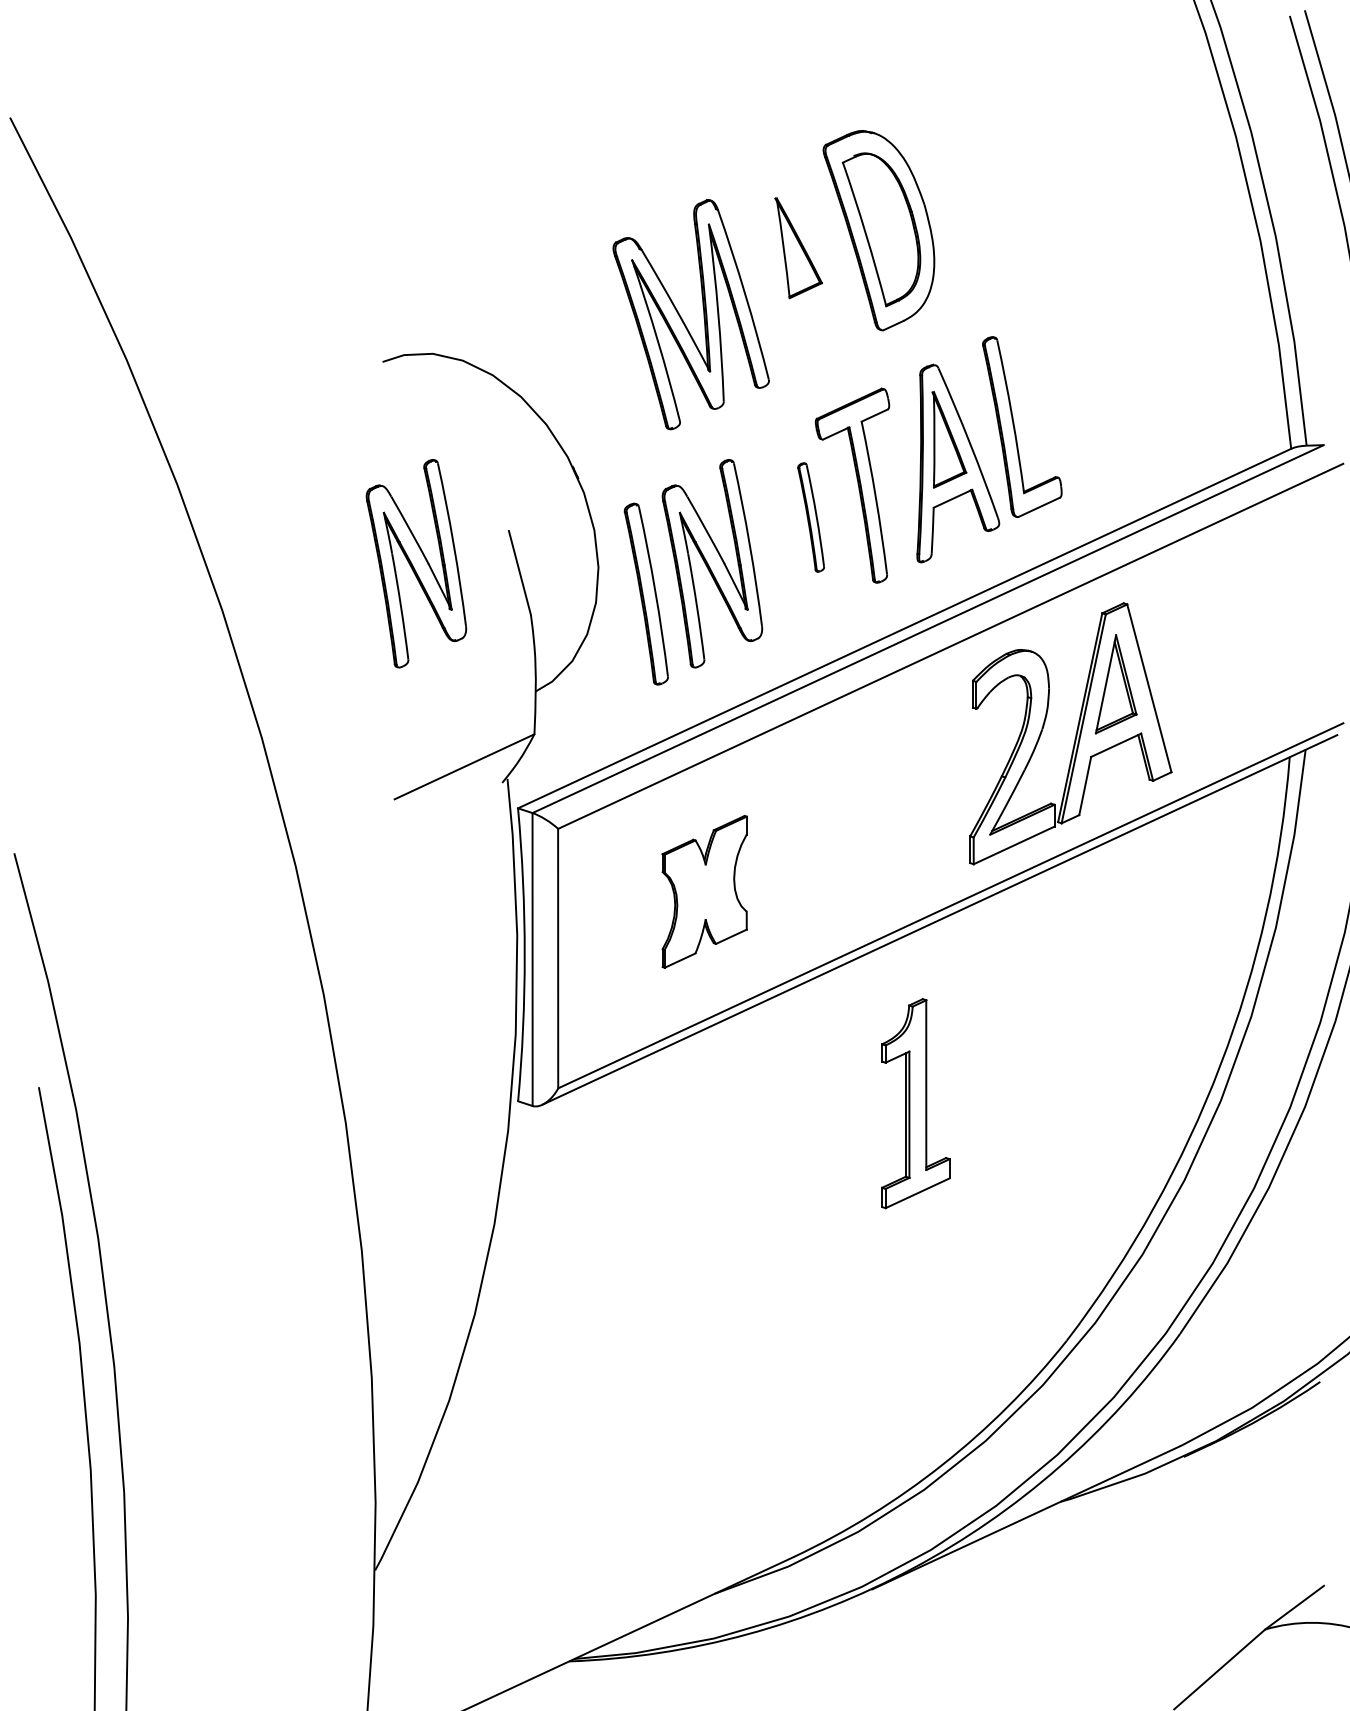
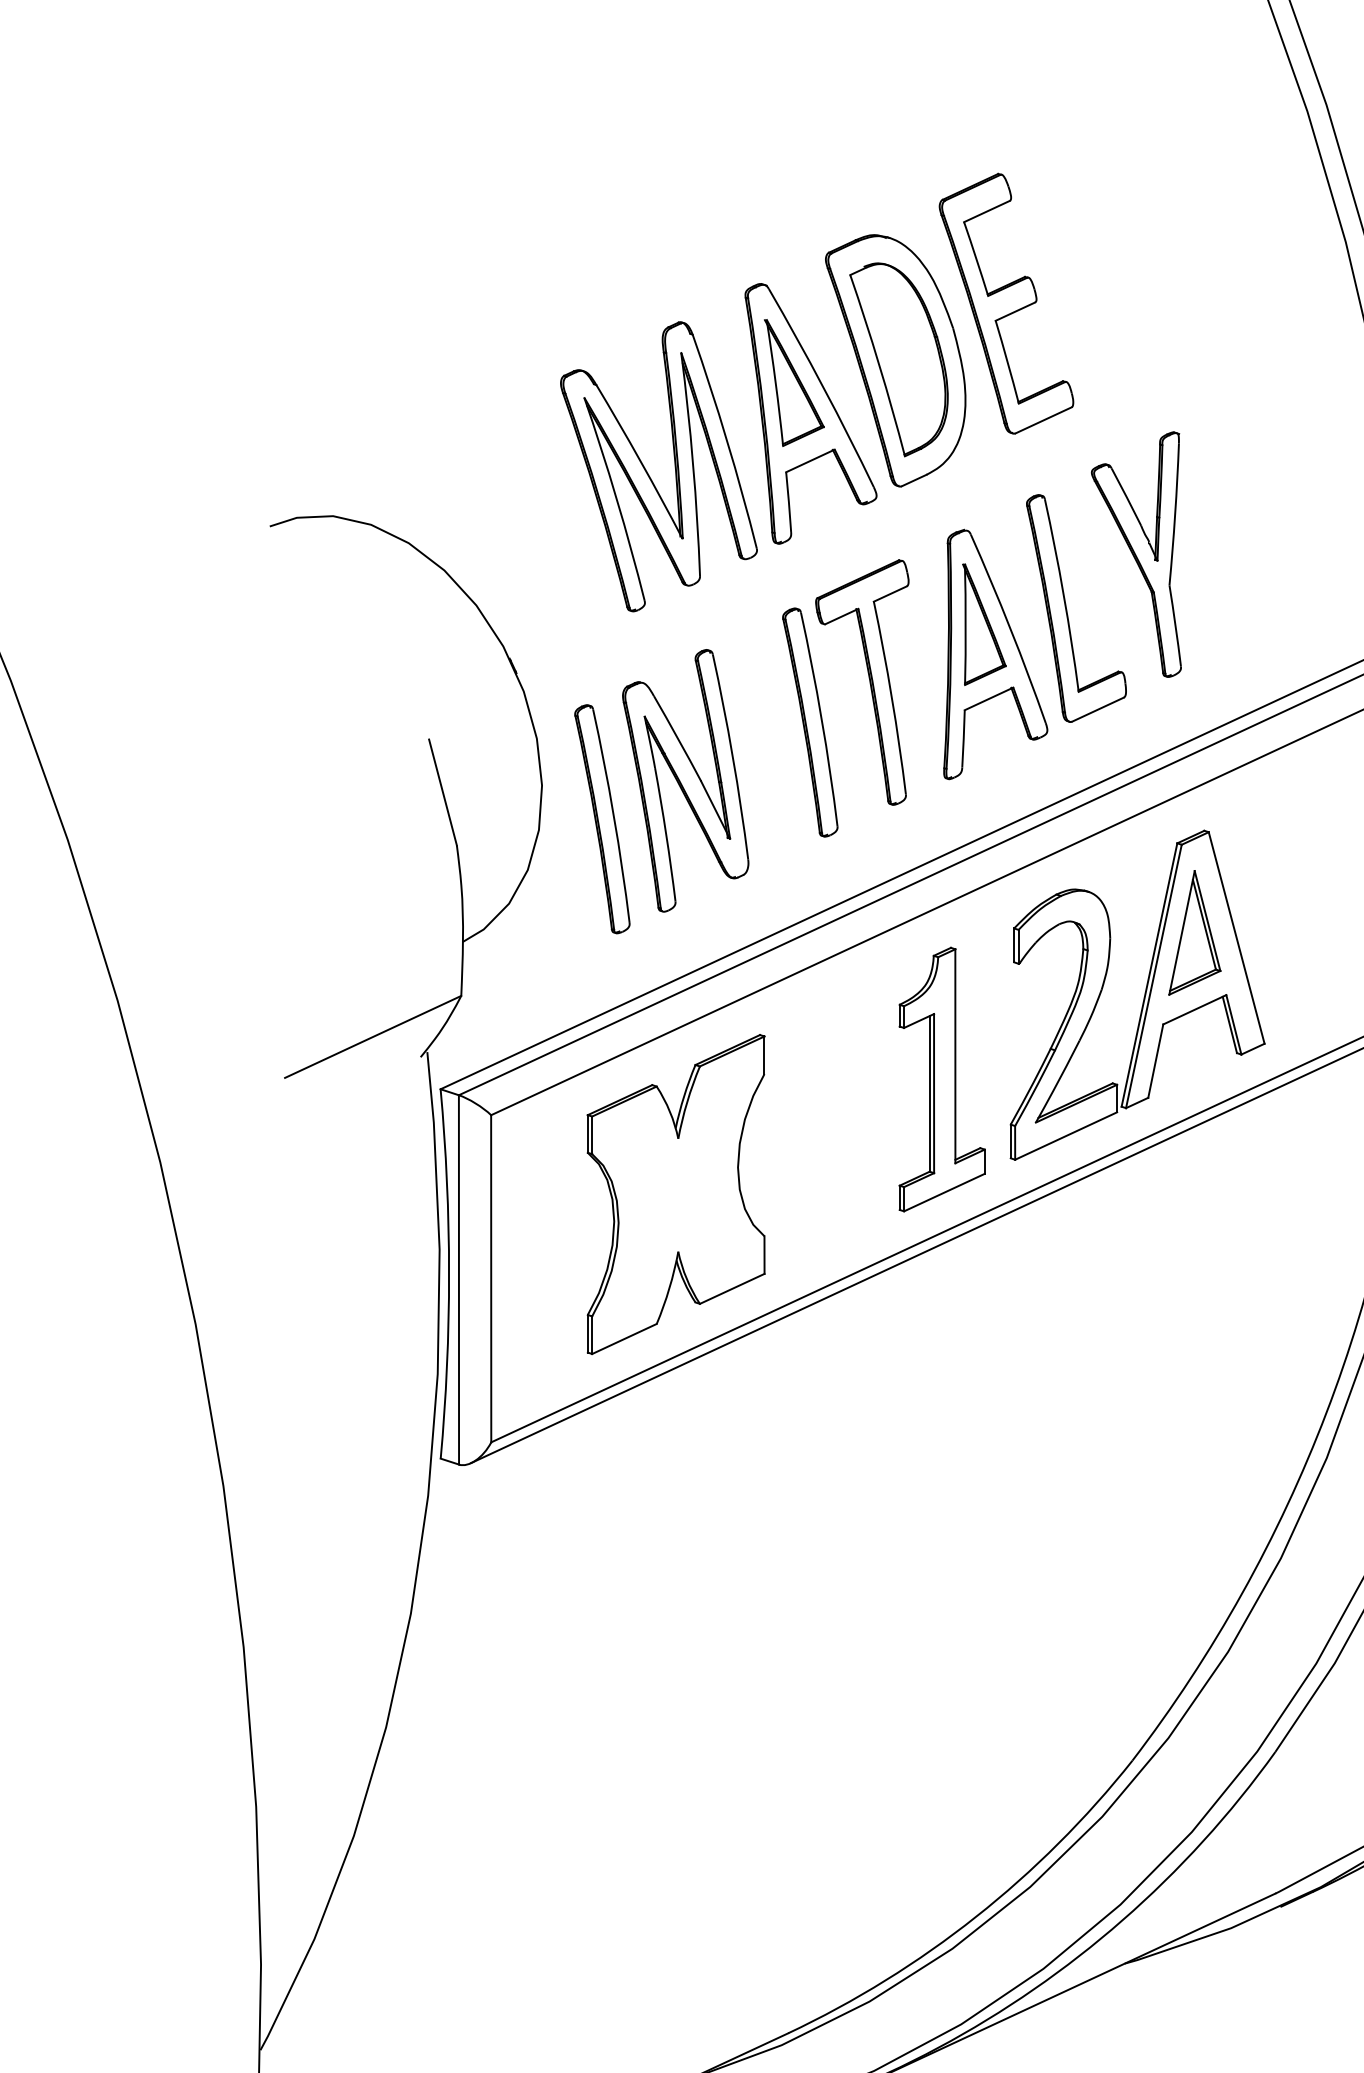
part: (966, 185) -> (1006, 303), added
part: (811, 272) -> (810, 413), added
part: (1069, 384) -> (1135, 554), added
part: (810, 517) -> (809, 722), size x1.67
part: (416, 563) -> (312, 780), removed
part: (704, 891) -> (675, 1194), size x1.67
part: (915, 1103) -> (941, 1079), moved

